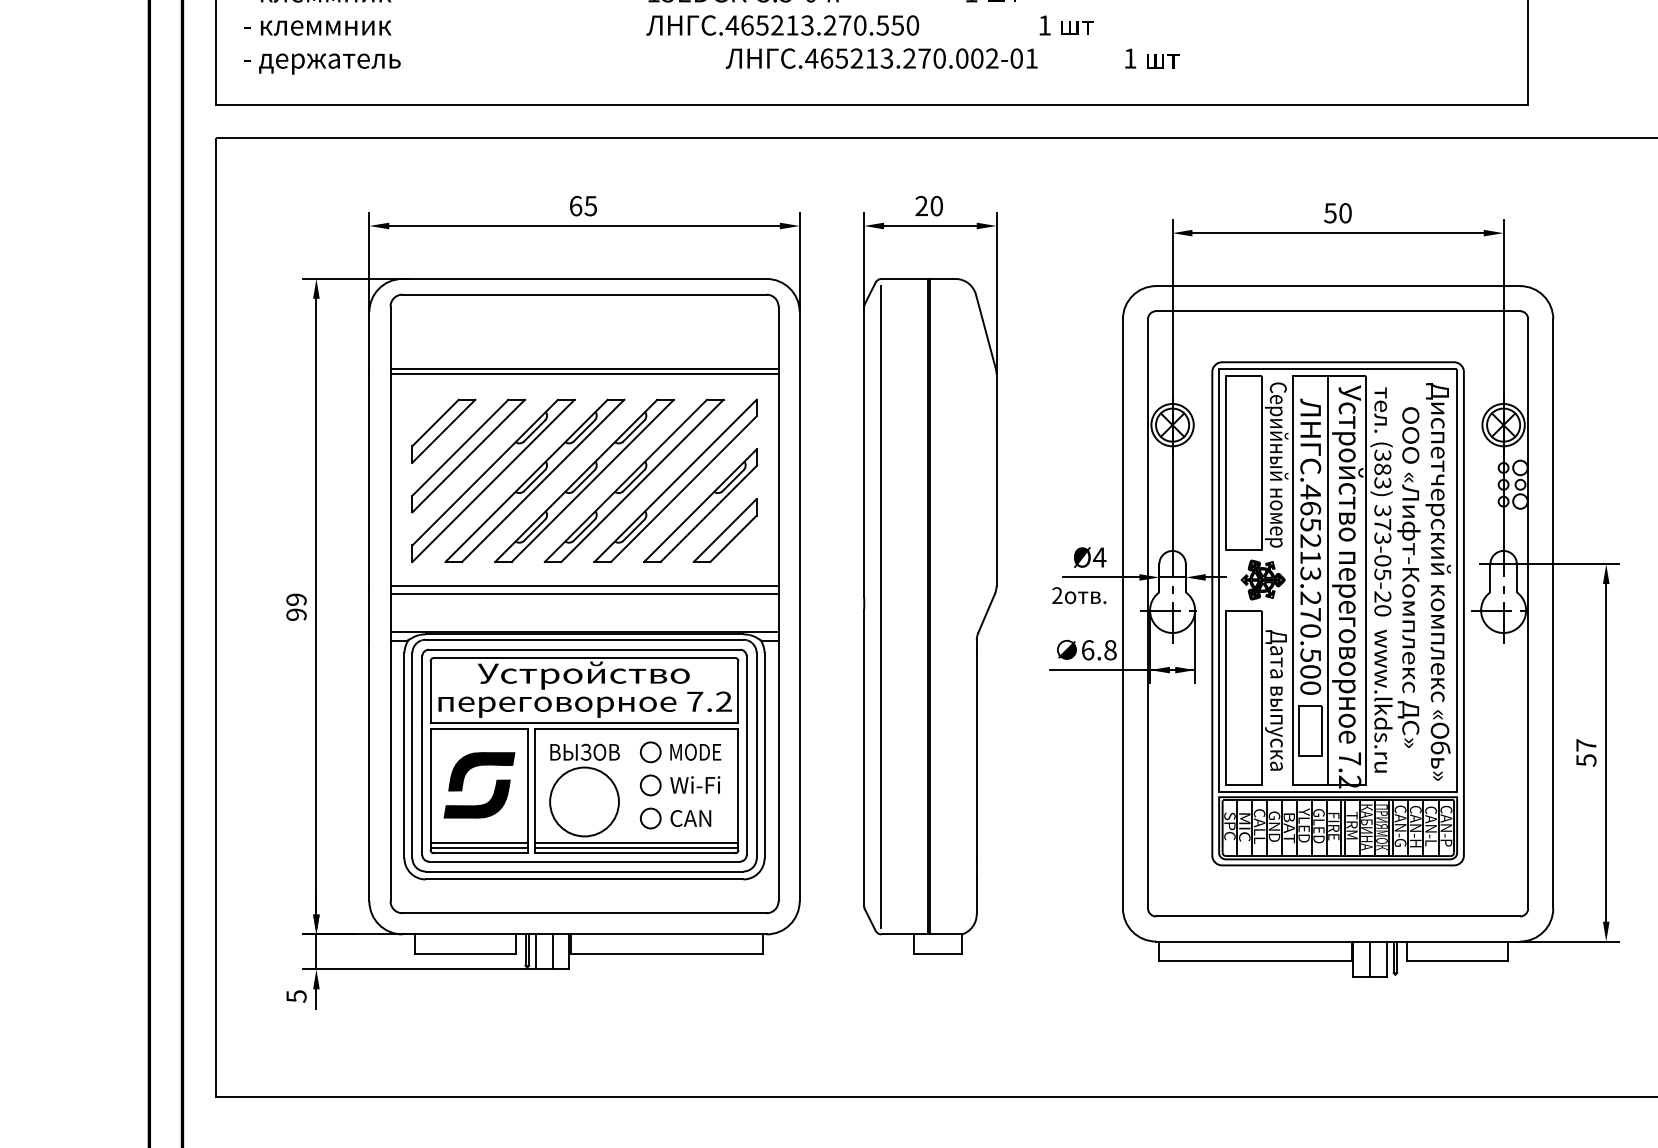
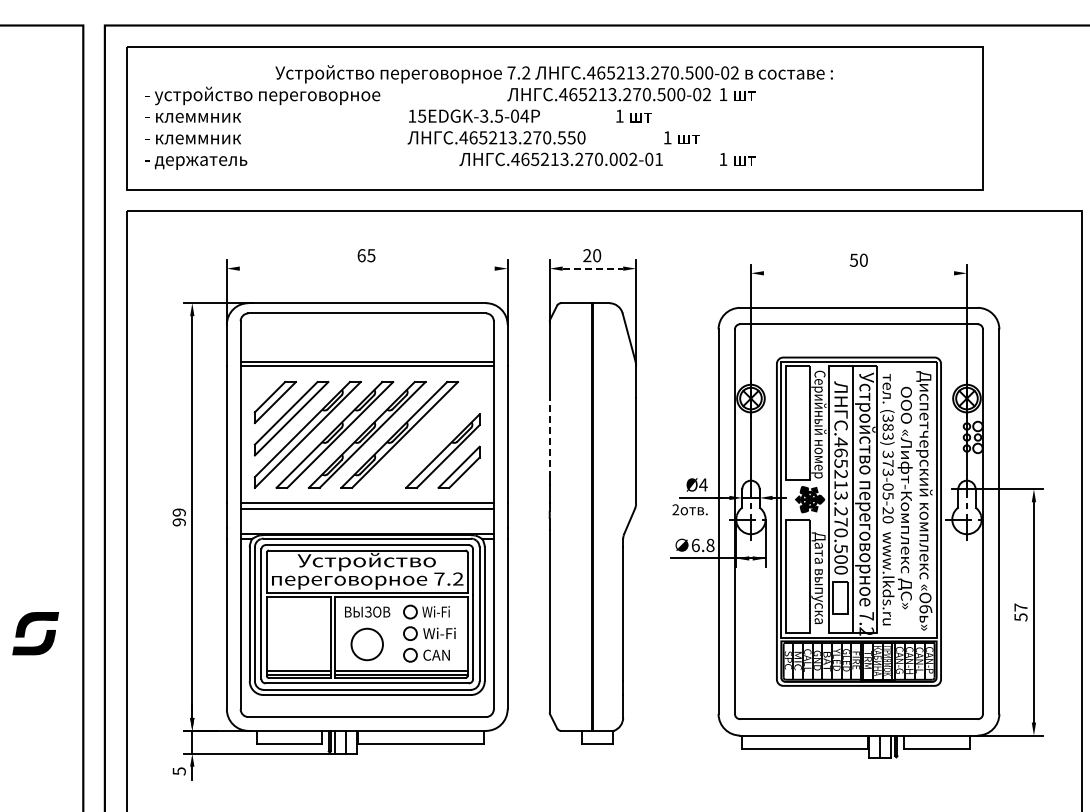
line: (583, 225) -> (366, 268), removed
line: (931, 225) -> (593, 268), solid -> dashed
line: (1337, 233) -> (858, 273), removed
part: (675, 480) -> (426, 434), removed
line: (863, 481) -> (549, 435), solid -> dashed
line: (880, 605) -> (560, 516), removed
text: (695, 751) -> (439, 611), MODE -> Wi-Fi
part: (463, 783) -> (25, 632), moved
circle: (583, 802) -> (366, 644), size x0.7

